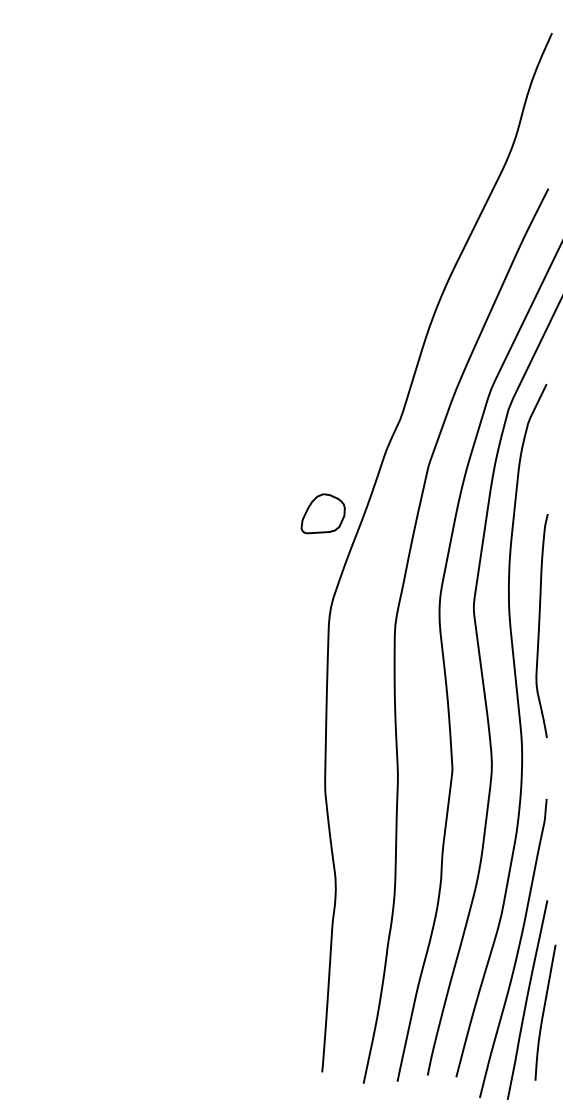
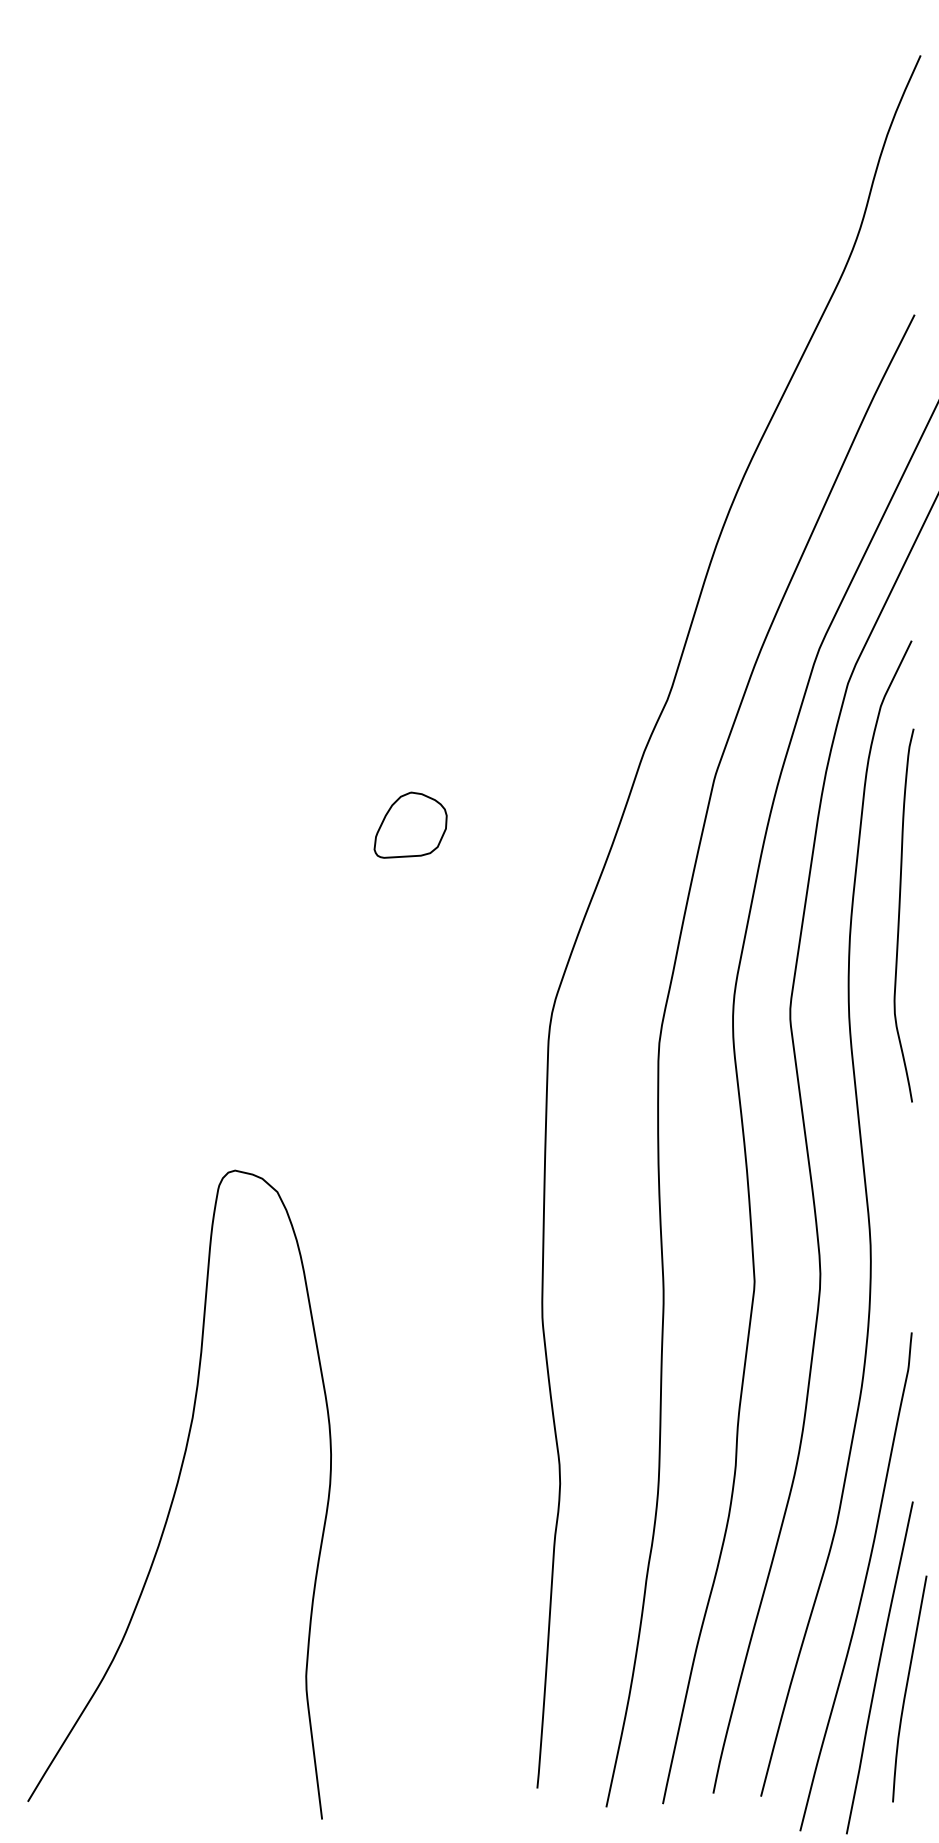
part: (322, 513) -> (409, 824), moved
curve: (539, 625) -> (899, 914), moved
curve: (105, 895) -> (176, 1493), added

